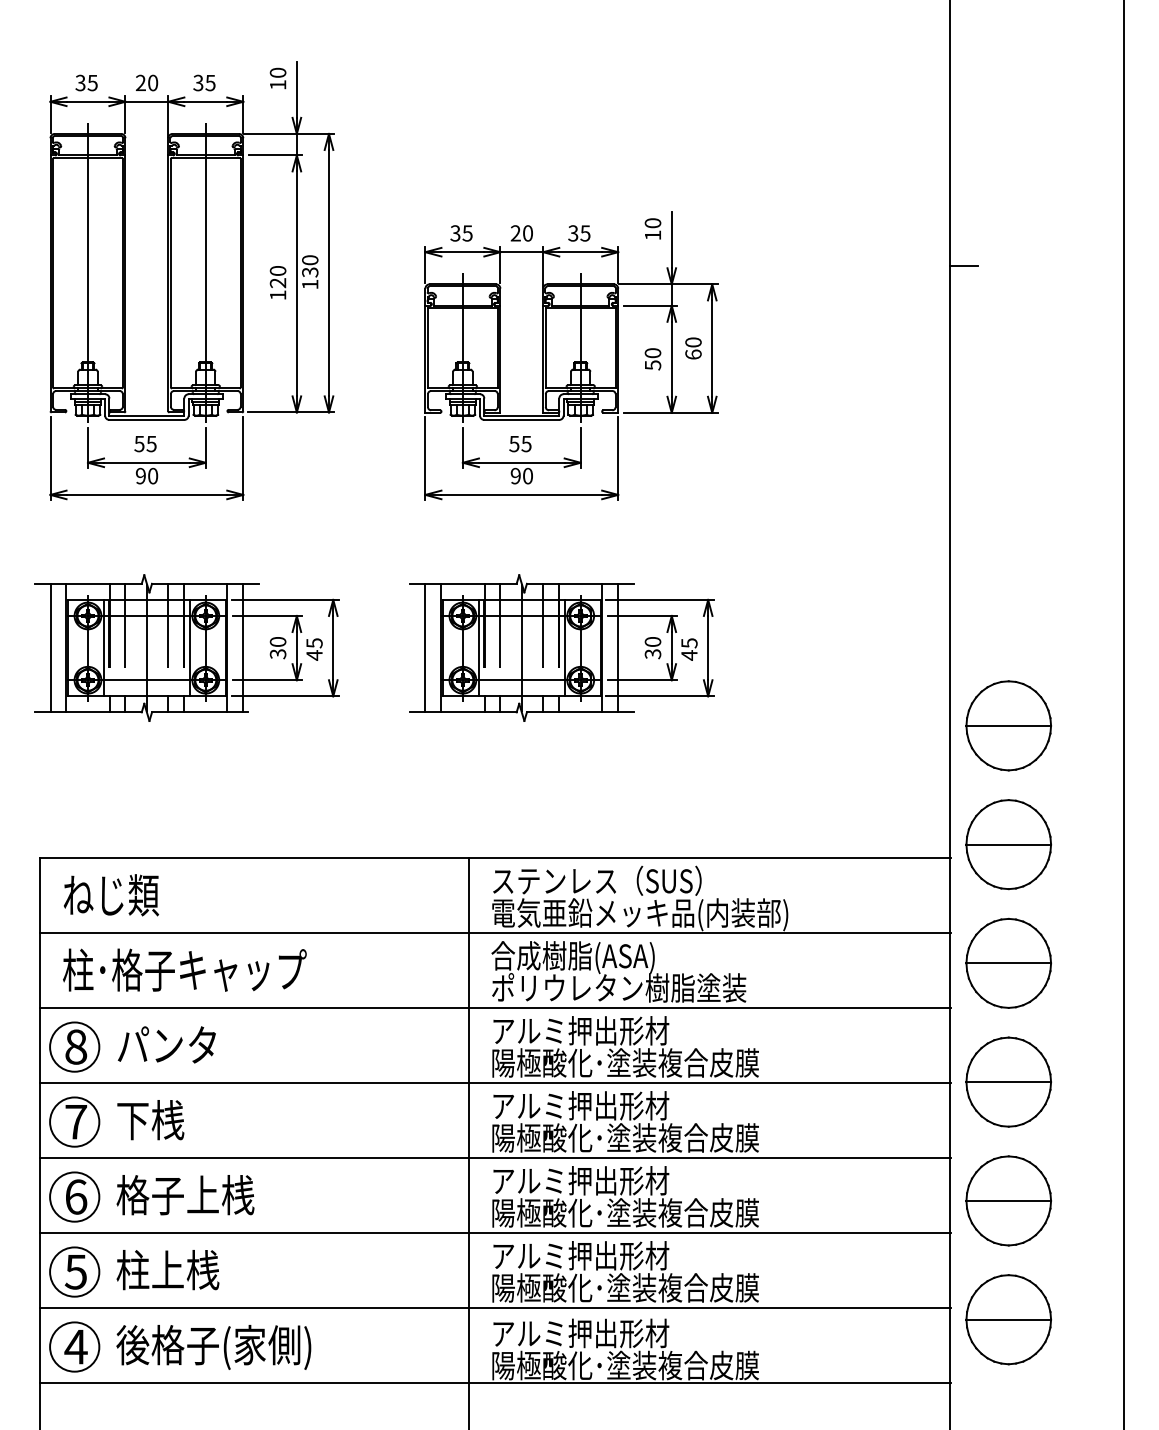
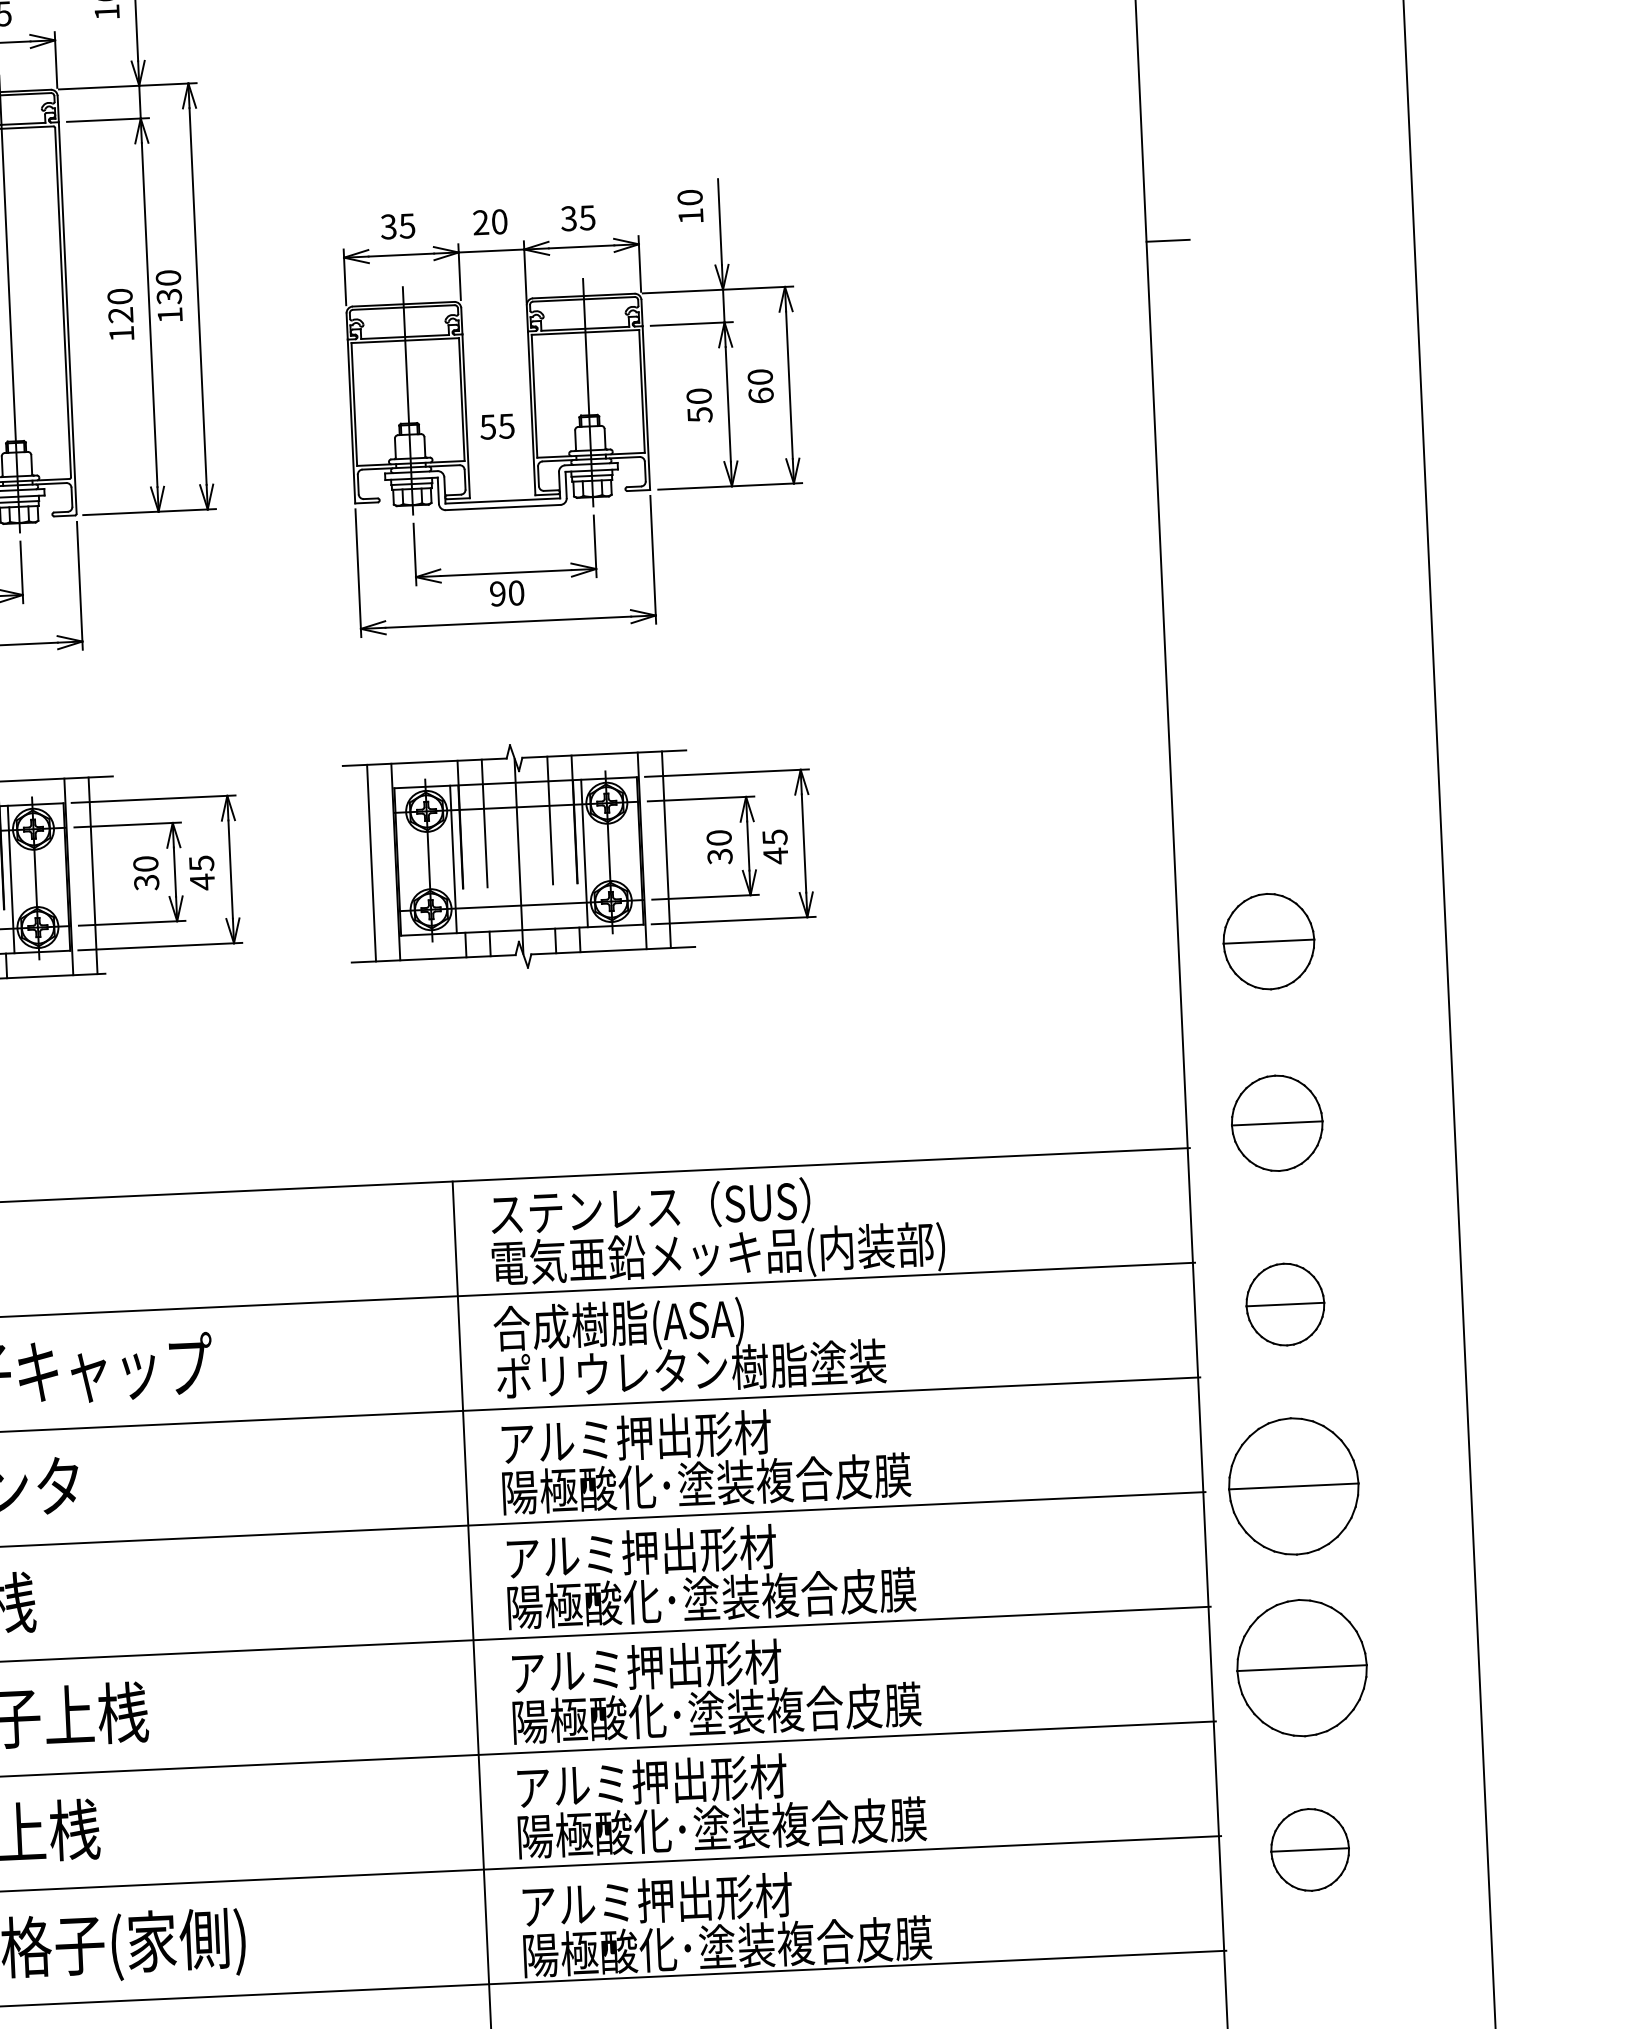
text: (520, 444) -> (497, 427), moved
part: (1008, 725) -> (1268, 941), size x0.7
part: (1008, 844) -> (1276, 1123), size x0.7
part: (1008, 962) -> (1285, 1303), size x0.6
part: (1008, 1319) -> (1309, 1849), size x0.6

